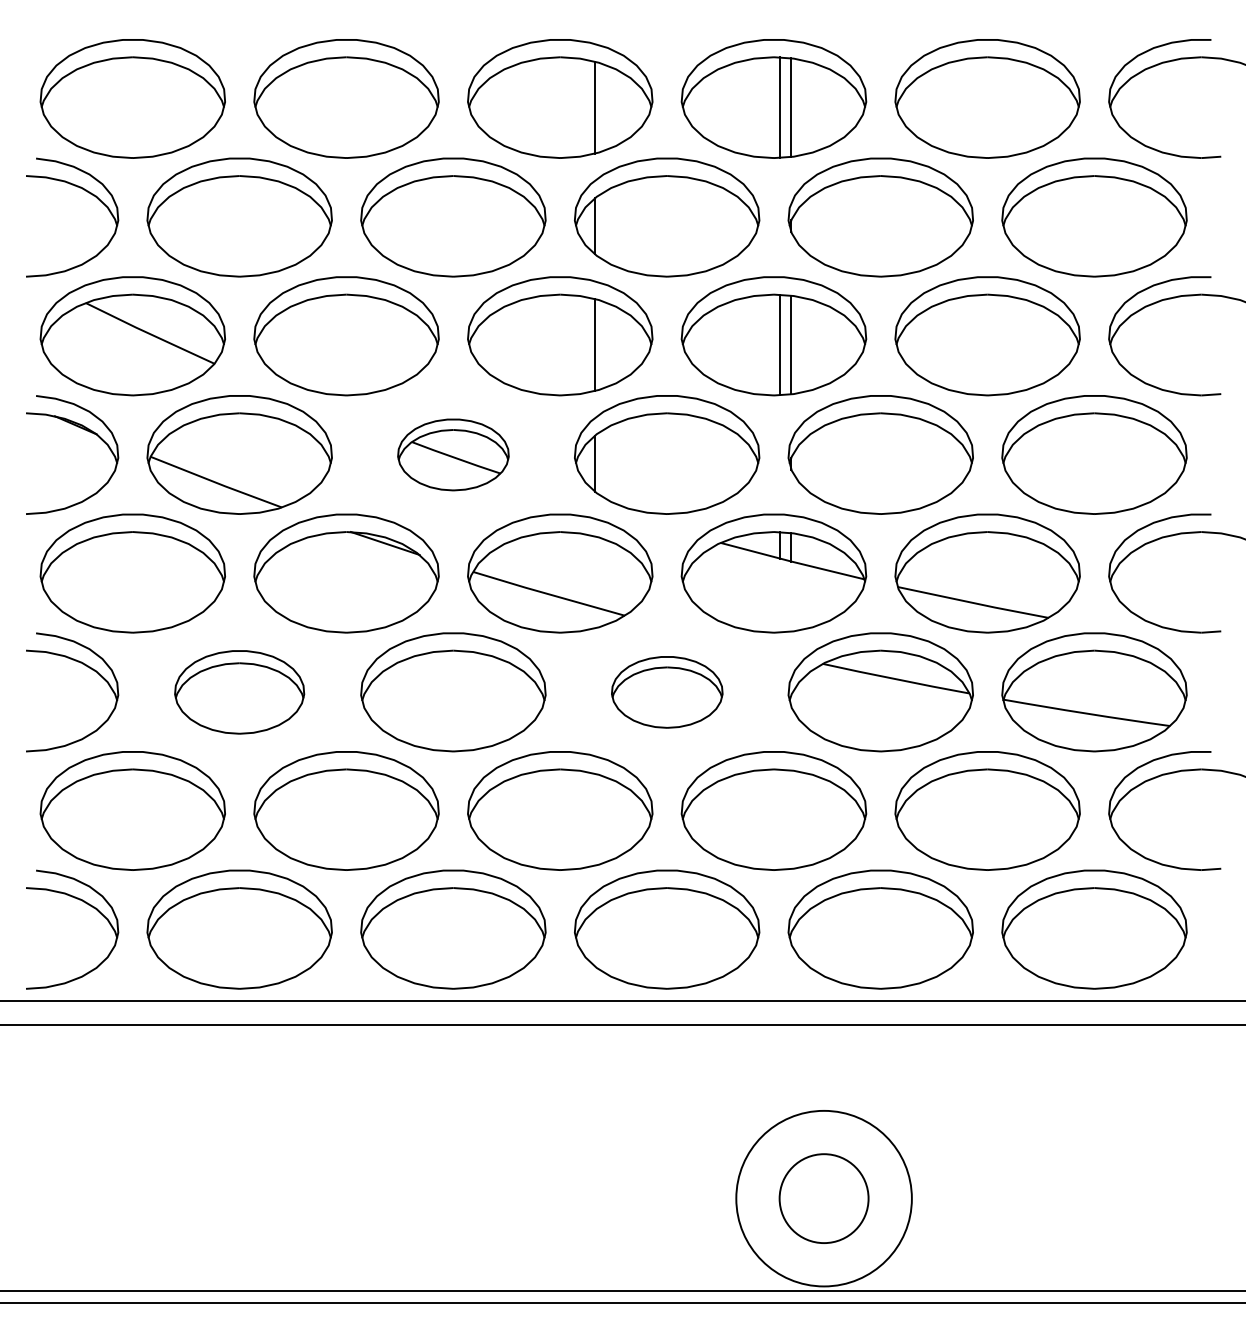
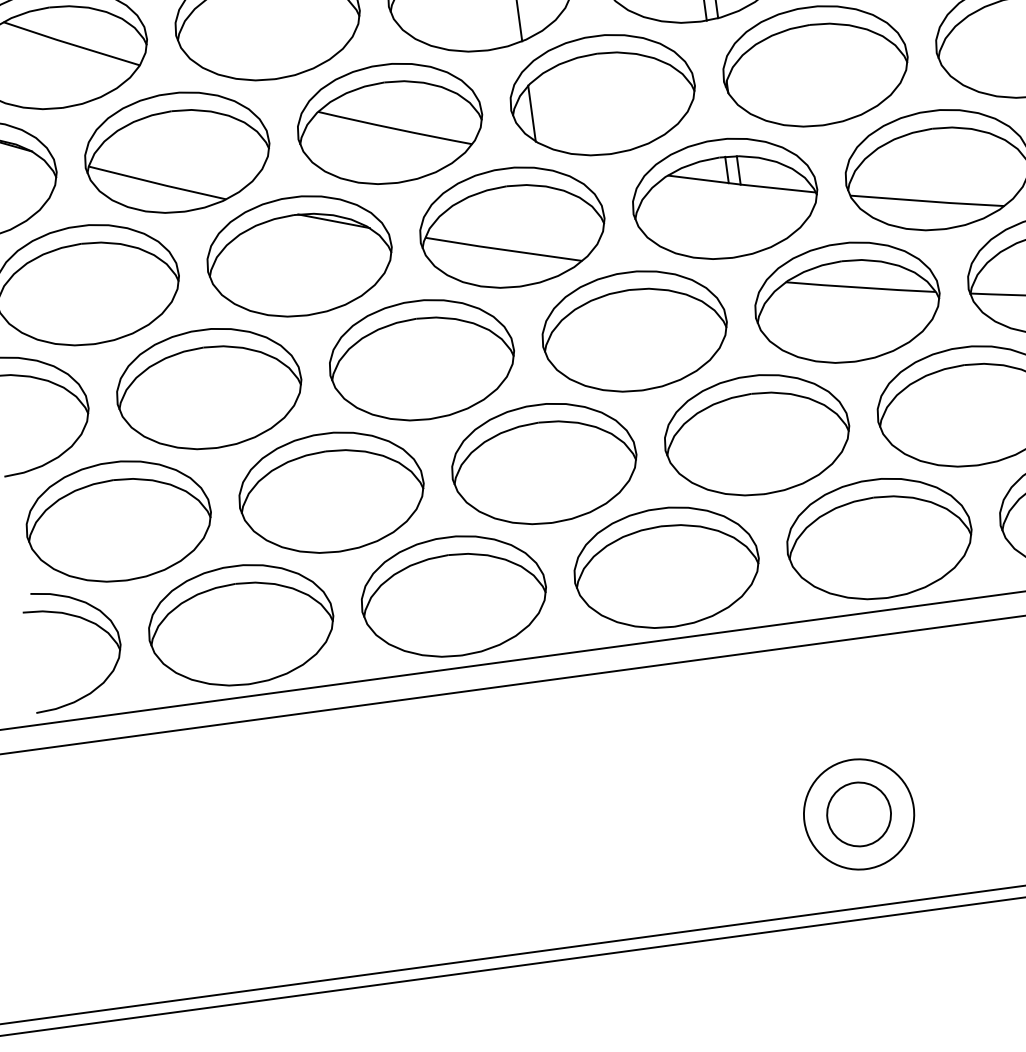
part: (453, 454) -> (389, 123), size x1.67
part: (239, 692) -> (208, 389), size x1.43
part: (667, 692) -> (635, 331), size x1.67
circle: (823, 1198) -> (858, 814), size x0.62
circle: (823, 1198) -> (858, 814), size x0.71

